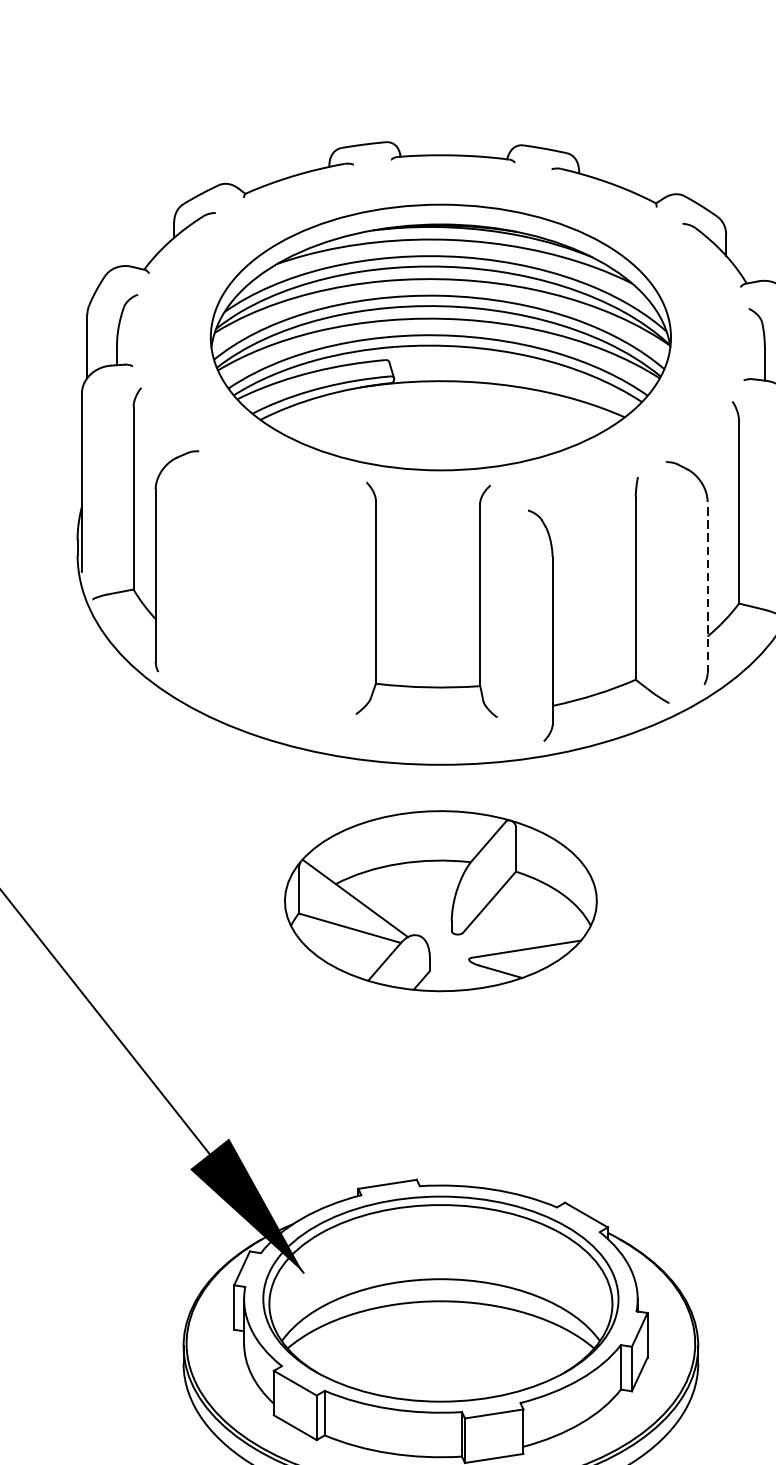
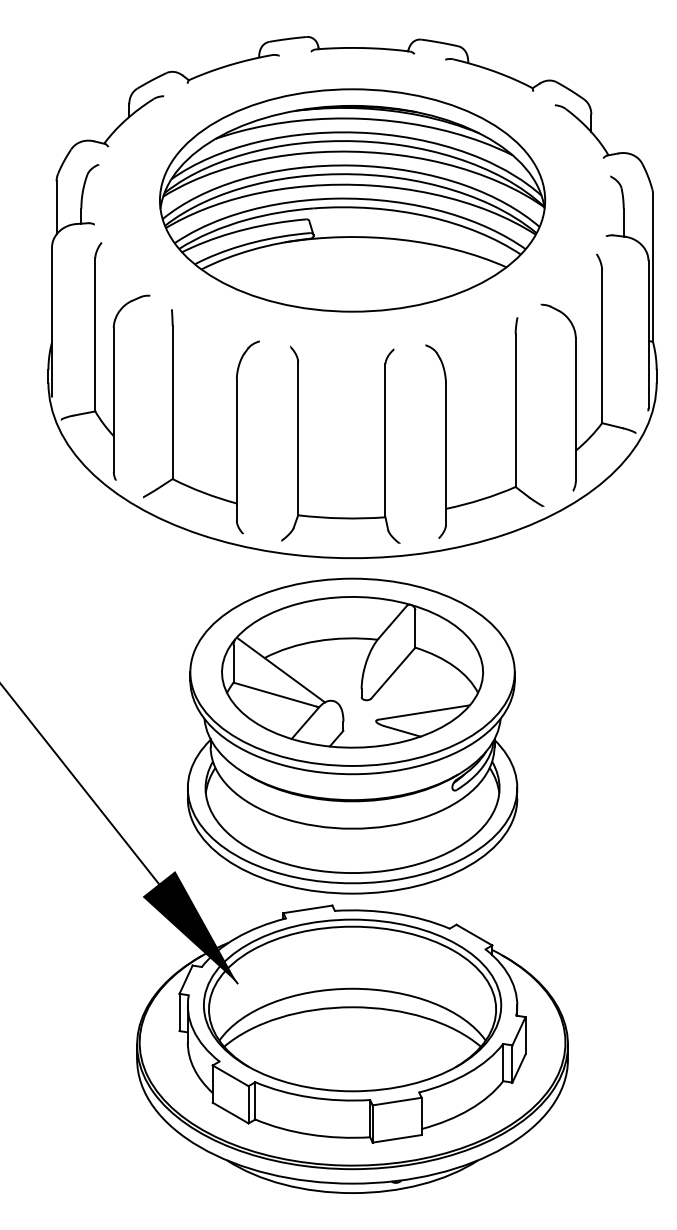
line: (707, 587) -> (575, 409), dashed -> solid
part: (376, 599) -> (298, 444), moved
part: (227, 601) -> (173, 421), added
part: (440, 976) -> (352, 735), added

